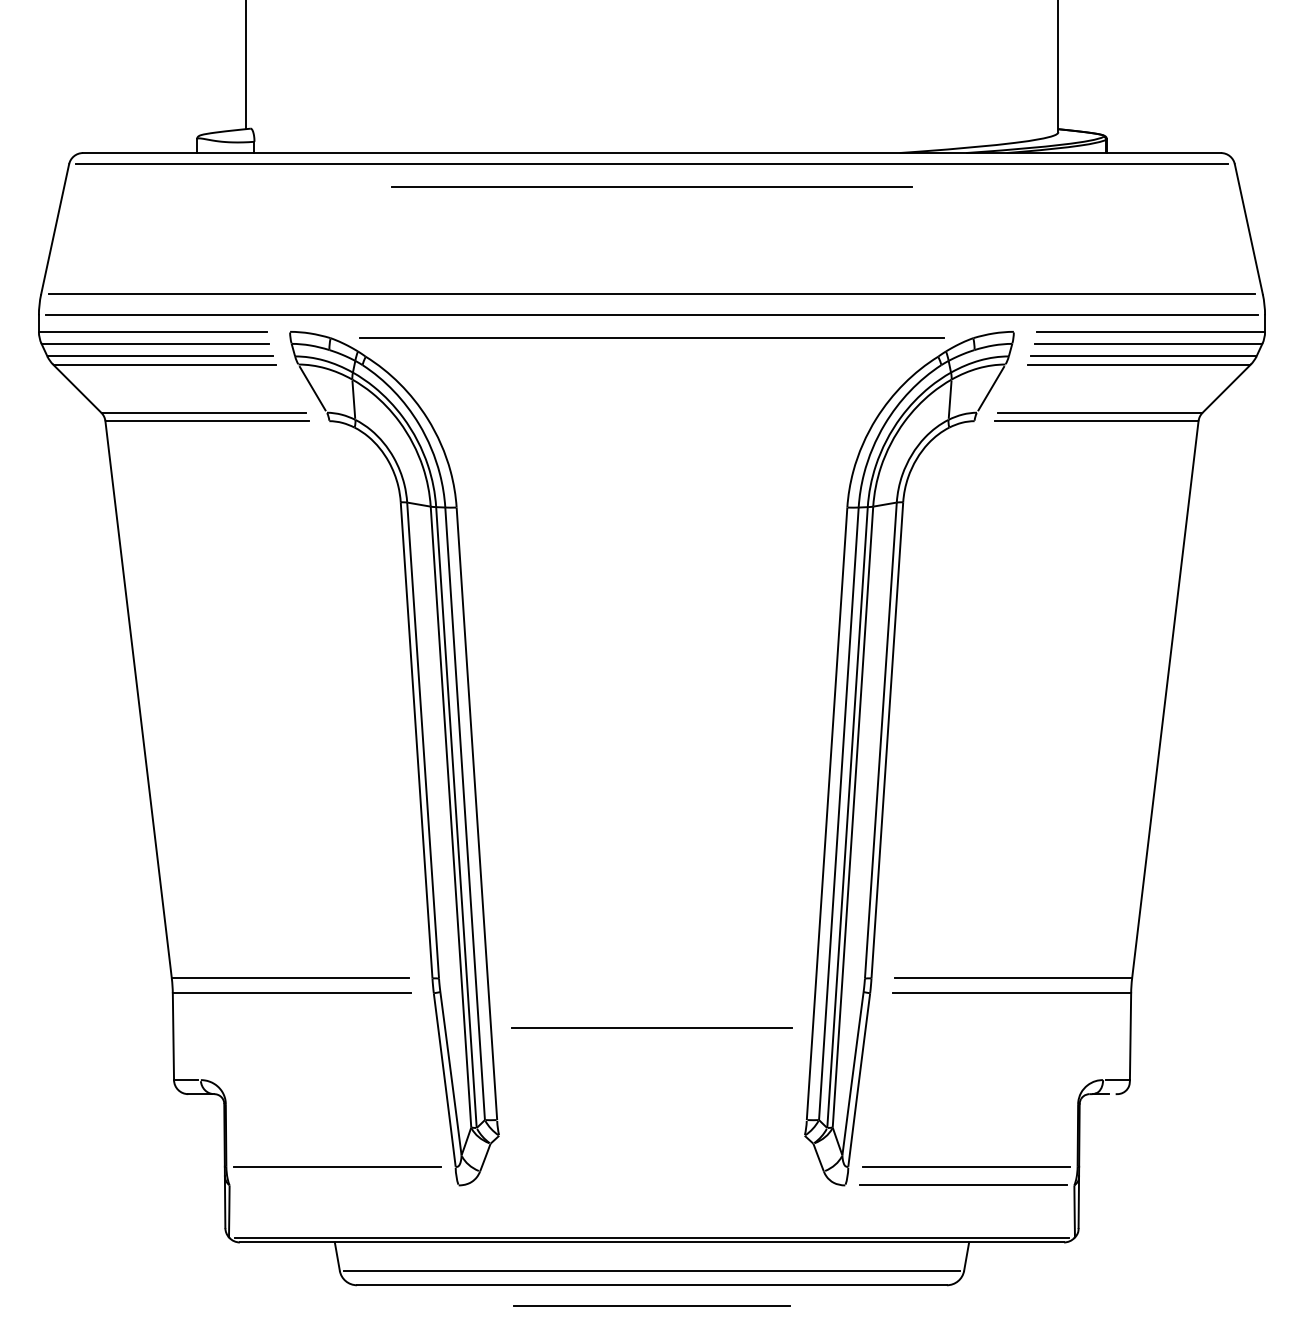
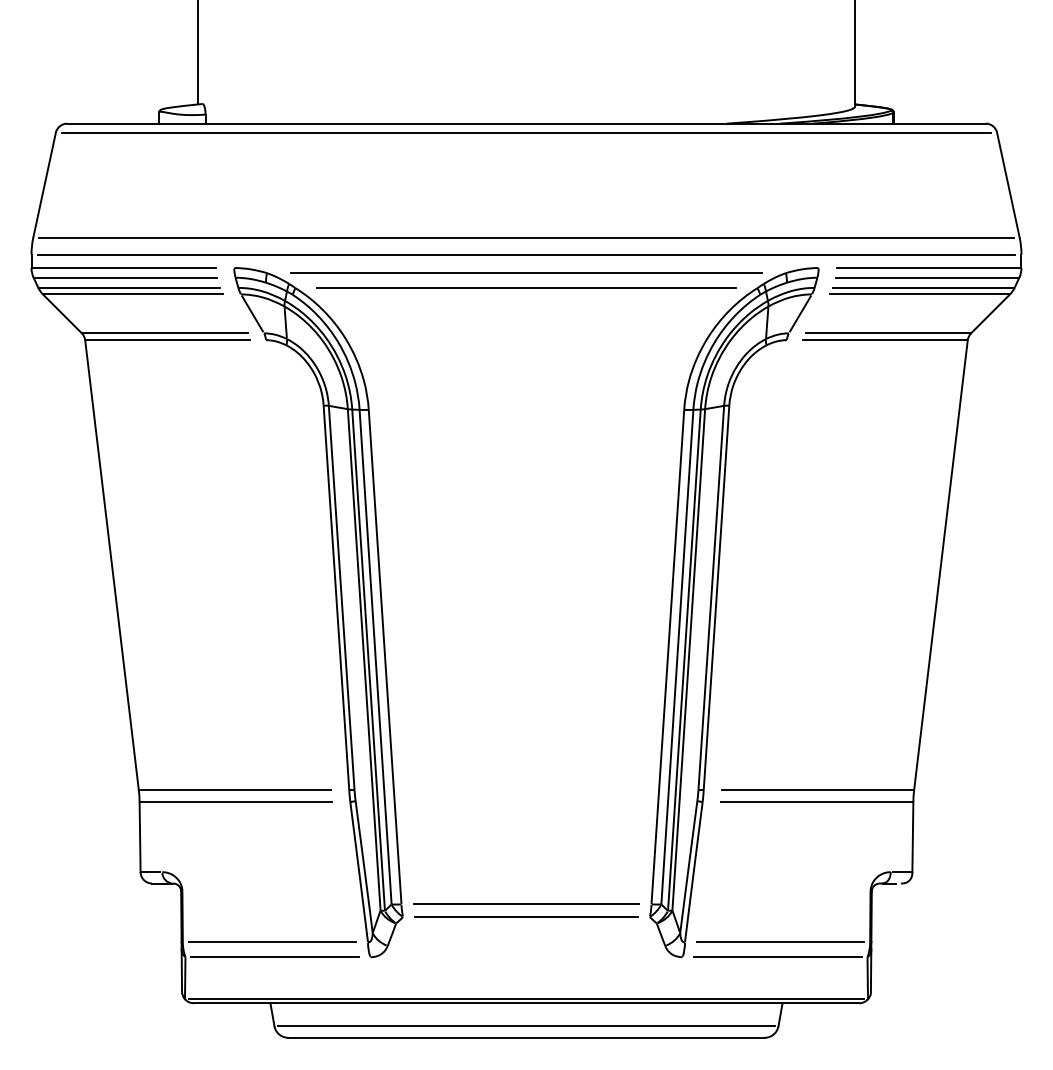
line: (651, 186) -> (526, 287), moved
line: (651, 1027) -> (526, 903), moved
line: (340, 1185) -> (274, 957), added
line: (651, 1305) -> (526, 916), moved

